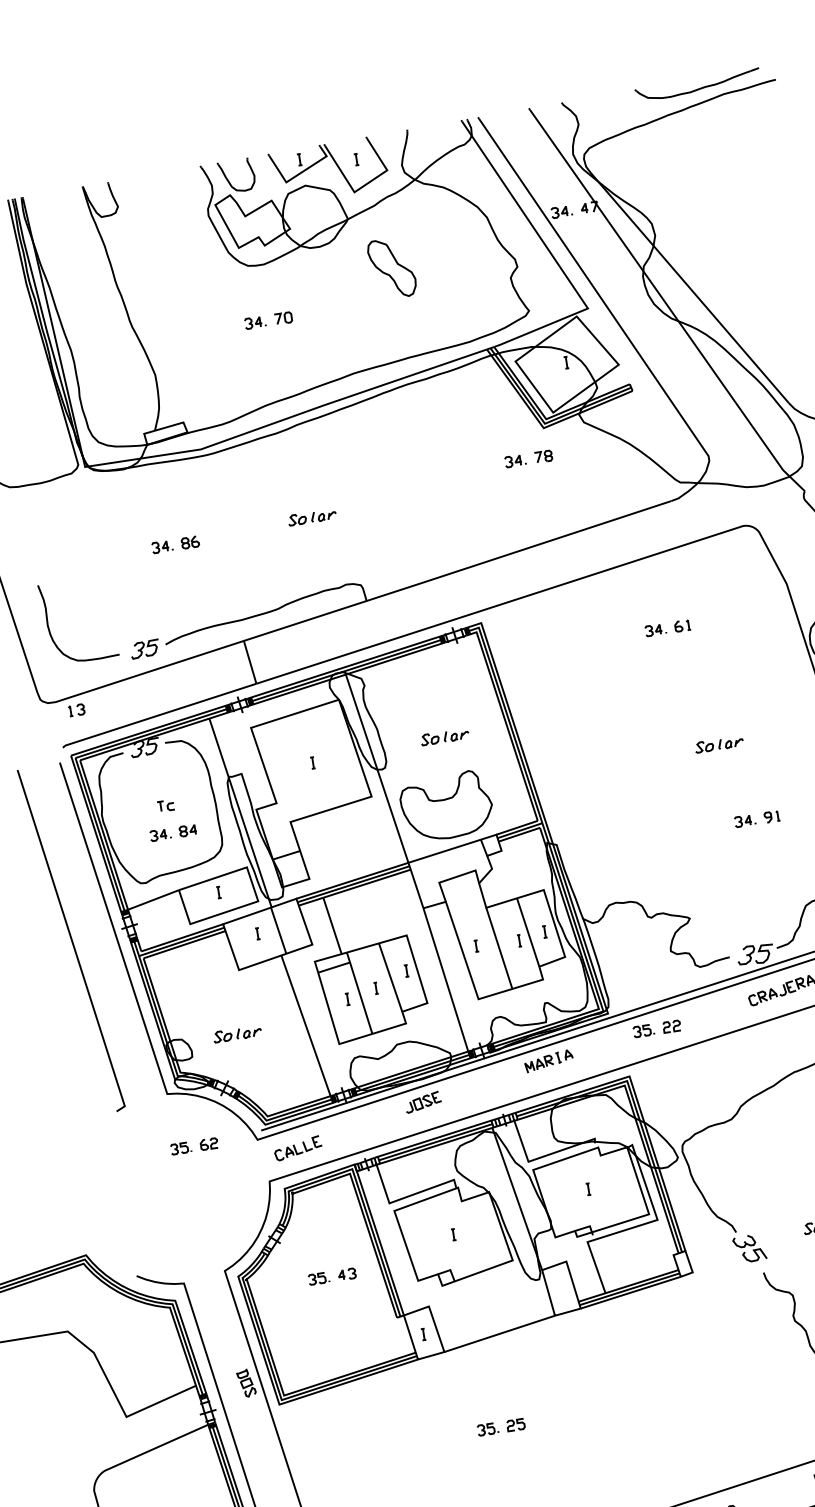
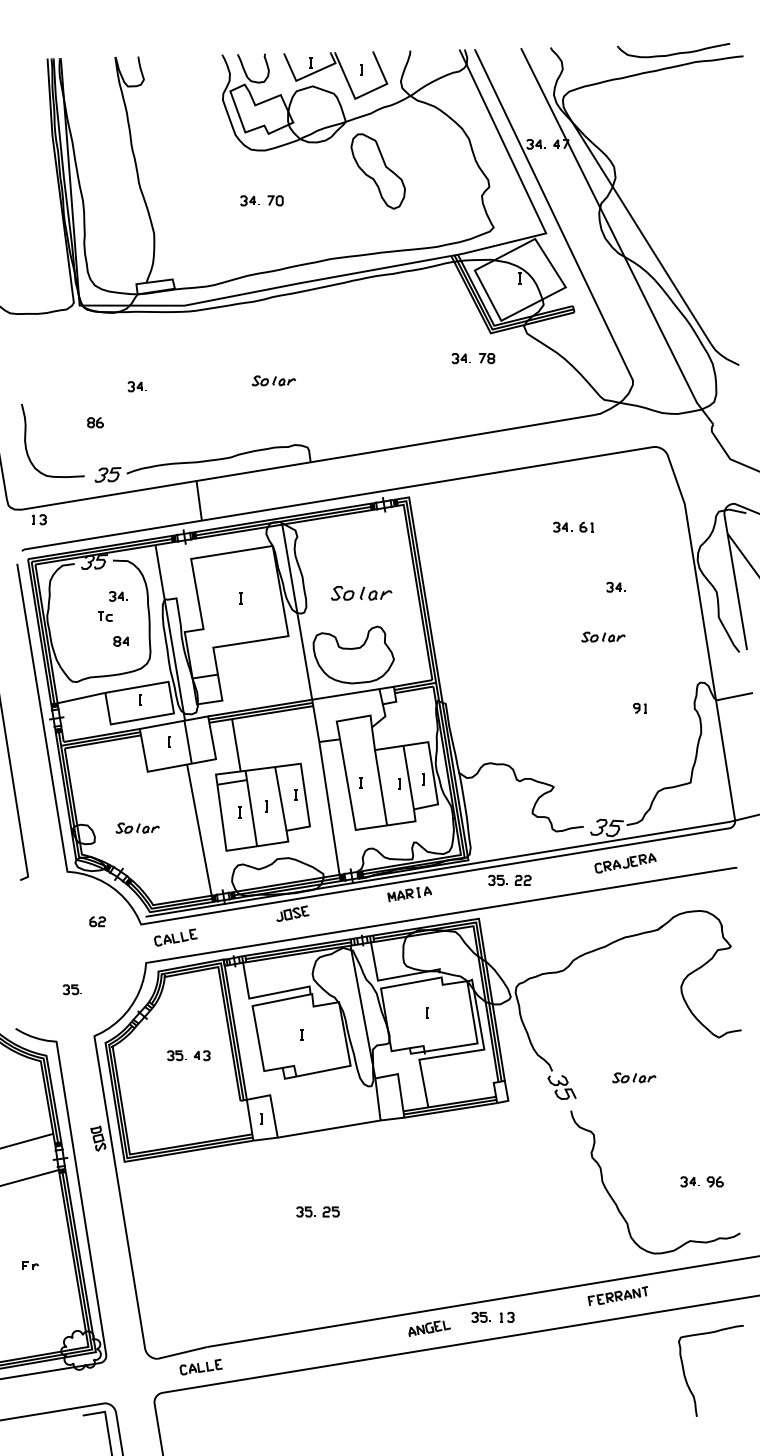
part: (392, 268) -> (378, 171), size x1.4
part: (190, 542) -> (95, 422), moved
part: (444, 736) -> (361, 592), size x1.4
part: (744, 821) -> (615, 587), moved
part: (160, 834) -> (118, 596), moved
part: (180, 1148) -> (71, 989), moved

